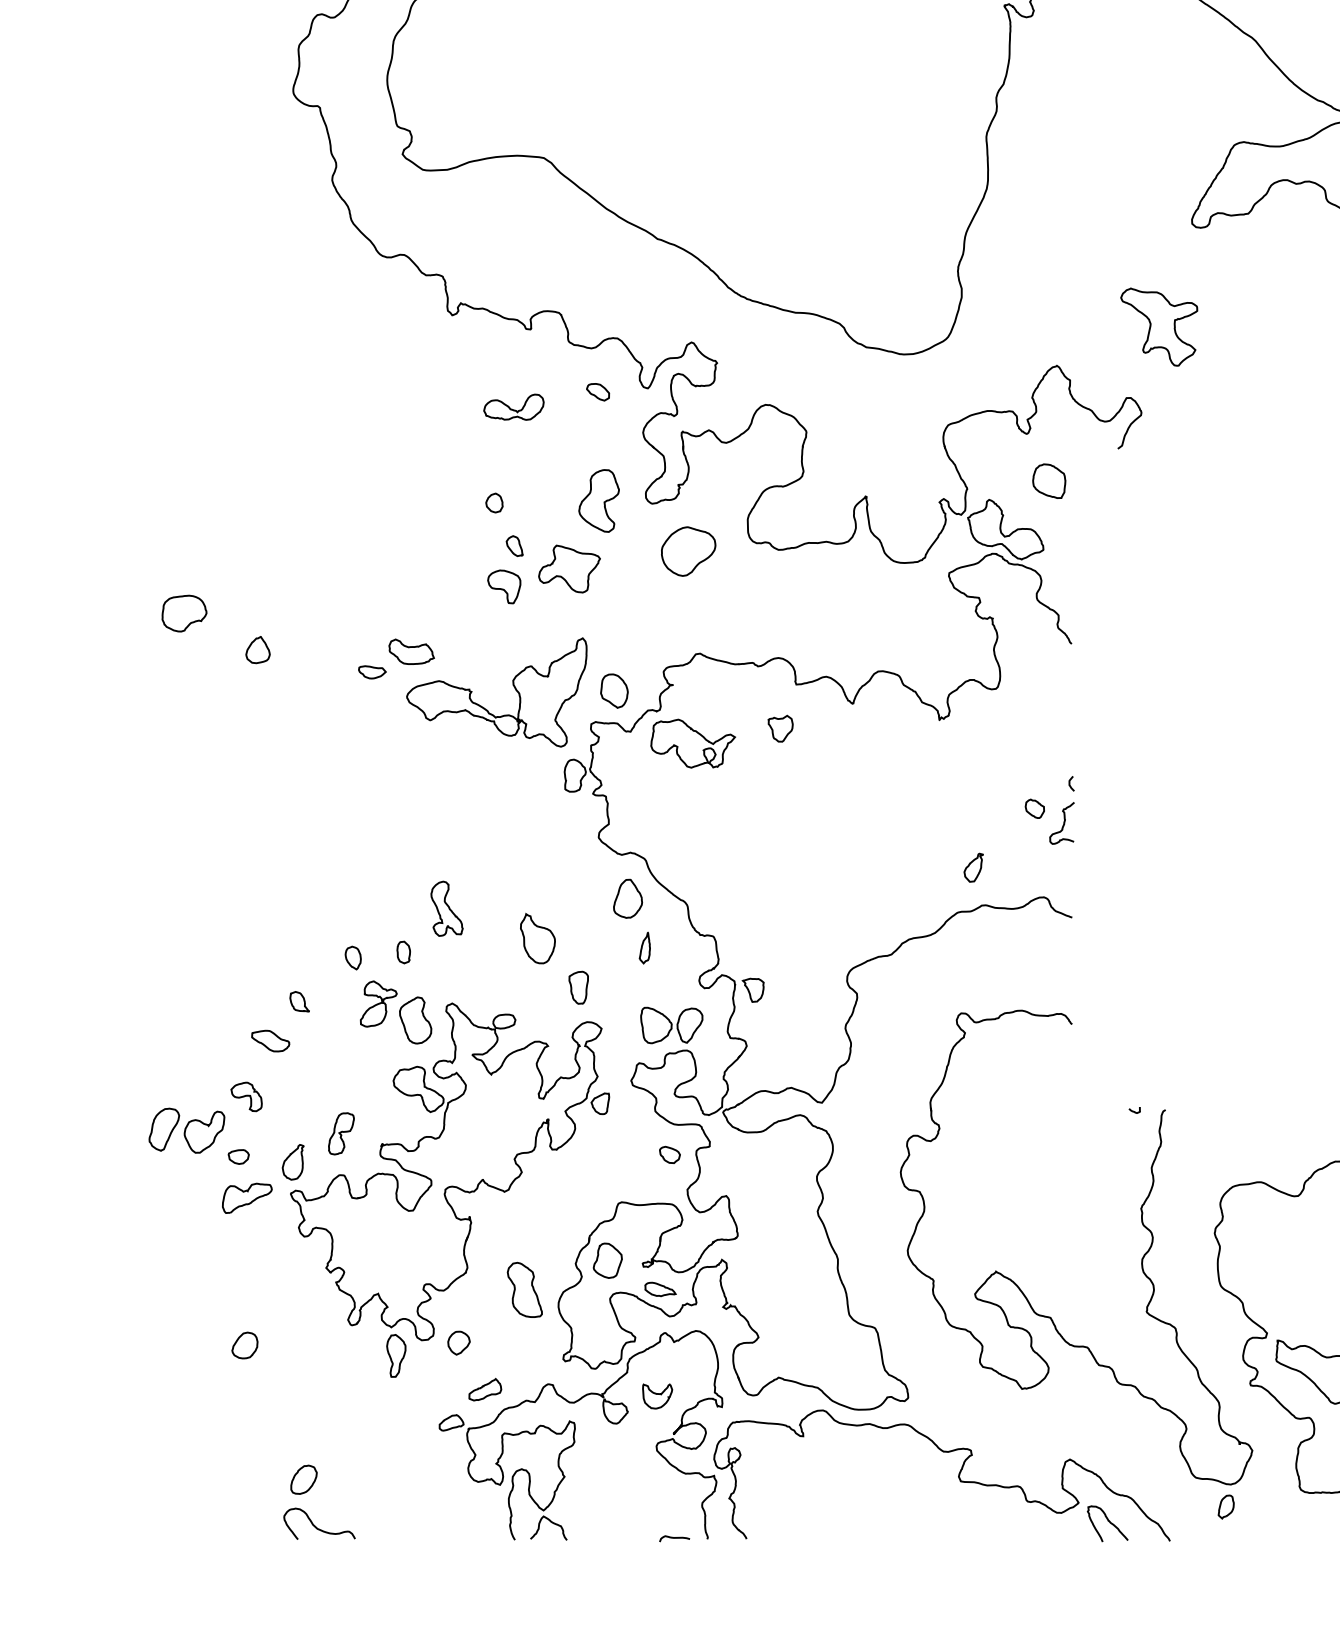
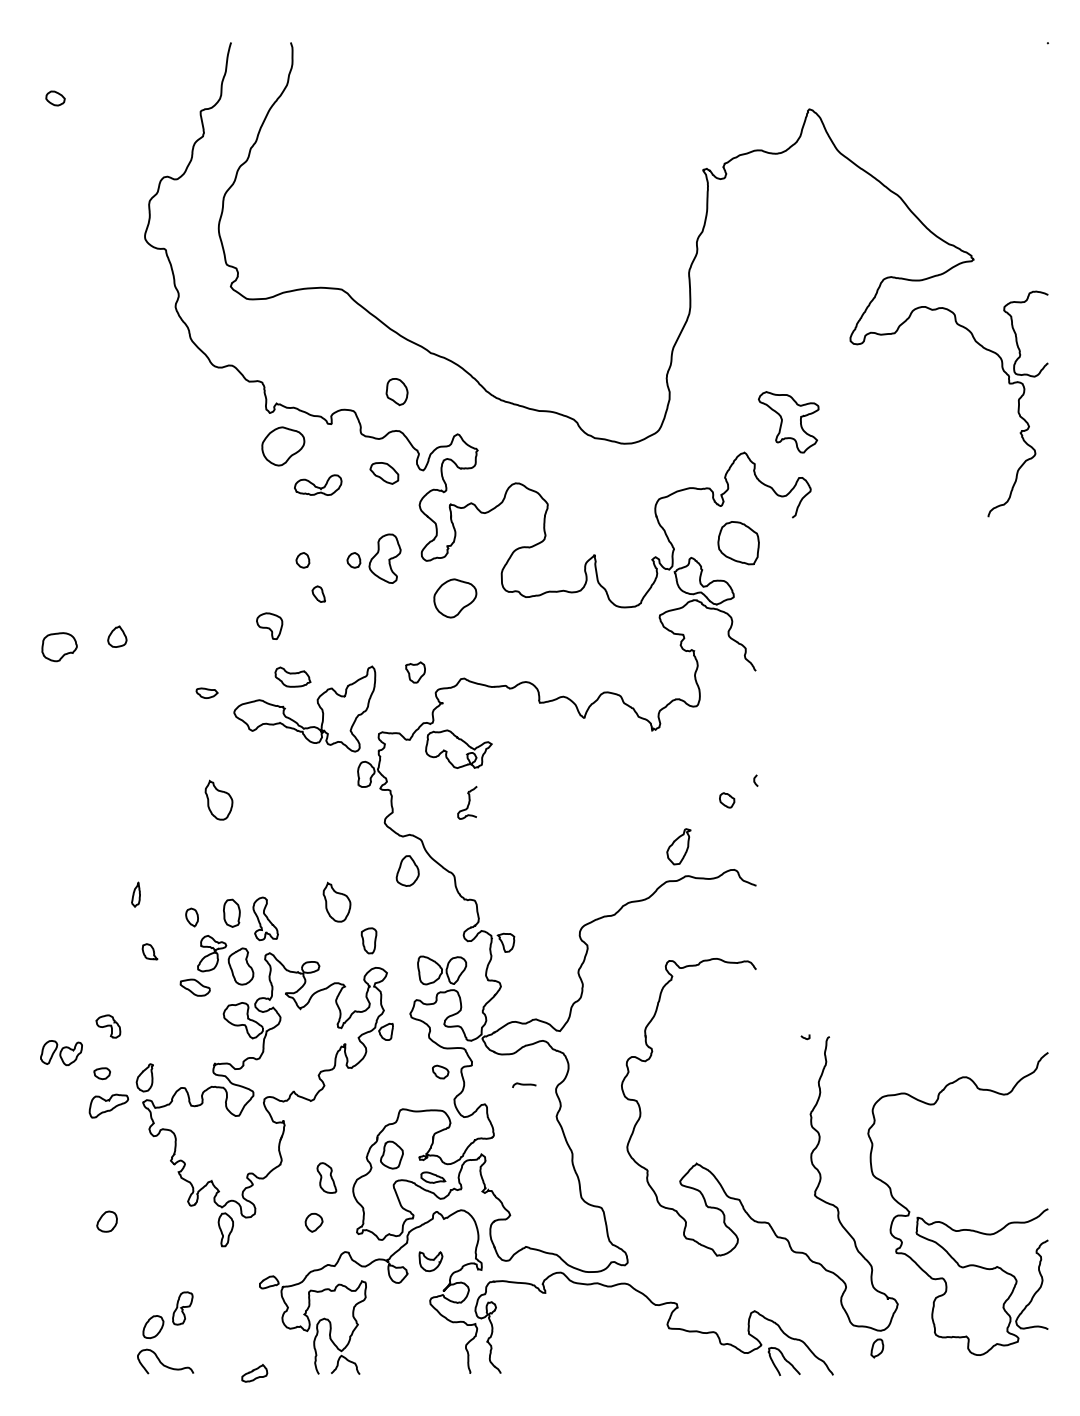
part: (1158, 327) -> (788, 422), moved
part: (469, 357) -> (283, 446), added
part: (597, 392) -> (383, 473), size x1.6
part: (1048, 481) -> (737, 543), size x1.6
part: (558, 503) -> (353, 560), added
part: (569, 568) -> (361, 611), removed
part: (504, 586) -> (269, 625), moved
part: (258, 649) -> (117, 636), moved
part: (411, 650) -> (292, 676), moved
part: (613, 691) -> (396, 392), moved
part: (780, 728) -> (415, 672), moved
part: (386, 807) -> (218, 799), added
curve: (1063, 822) -> (468, 802), moved
part: (974, 867) -> (679, 846), size x1.6
part: (446, 908) -> (265, 918), moved
part: (644, 947) -> (135, 894), moved
part: (403, 951) -> (231, 912), size x1.6
part: (269, 1040) -> (194, 987), moved
part: (186, 1130) -> (61, 1052), size x0.7
part: (341, 1133) -> (182, 1308), moved
part: (524, 1289) -> (326, 1177), size x0.7
part: (458, 1342) -> (313, 1222), moved
part: (485, 1389) -> (254, 1373), moved
curve: (674, 1537) -> (524, 1084), moved

